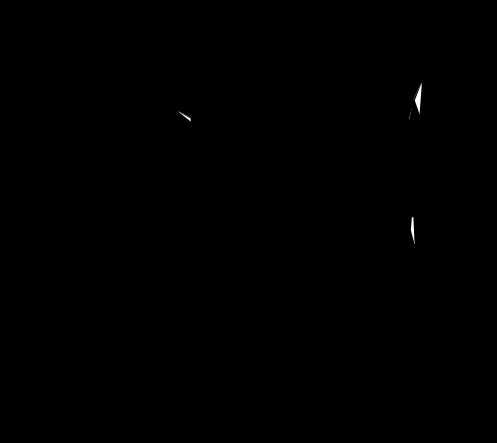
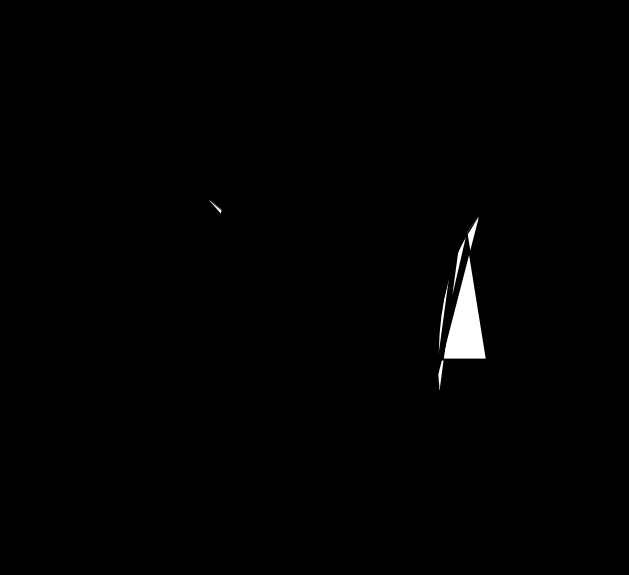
fill: (419, 156) -> (461, 296), removed

